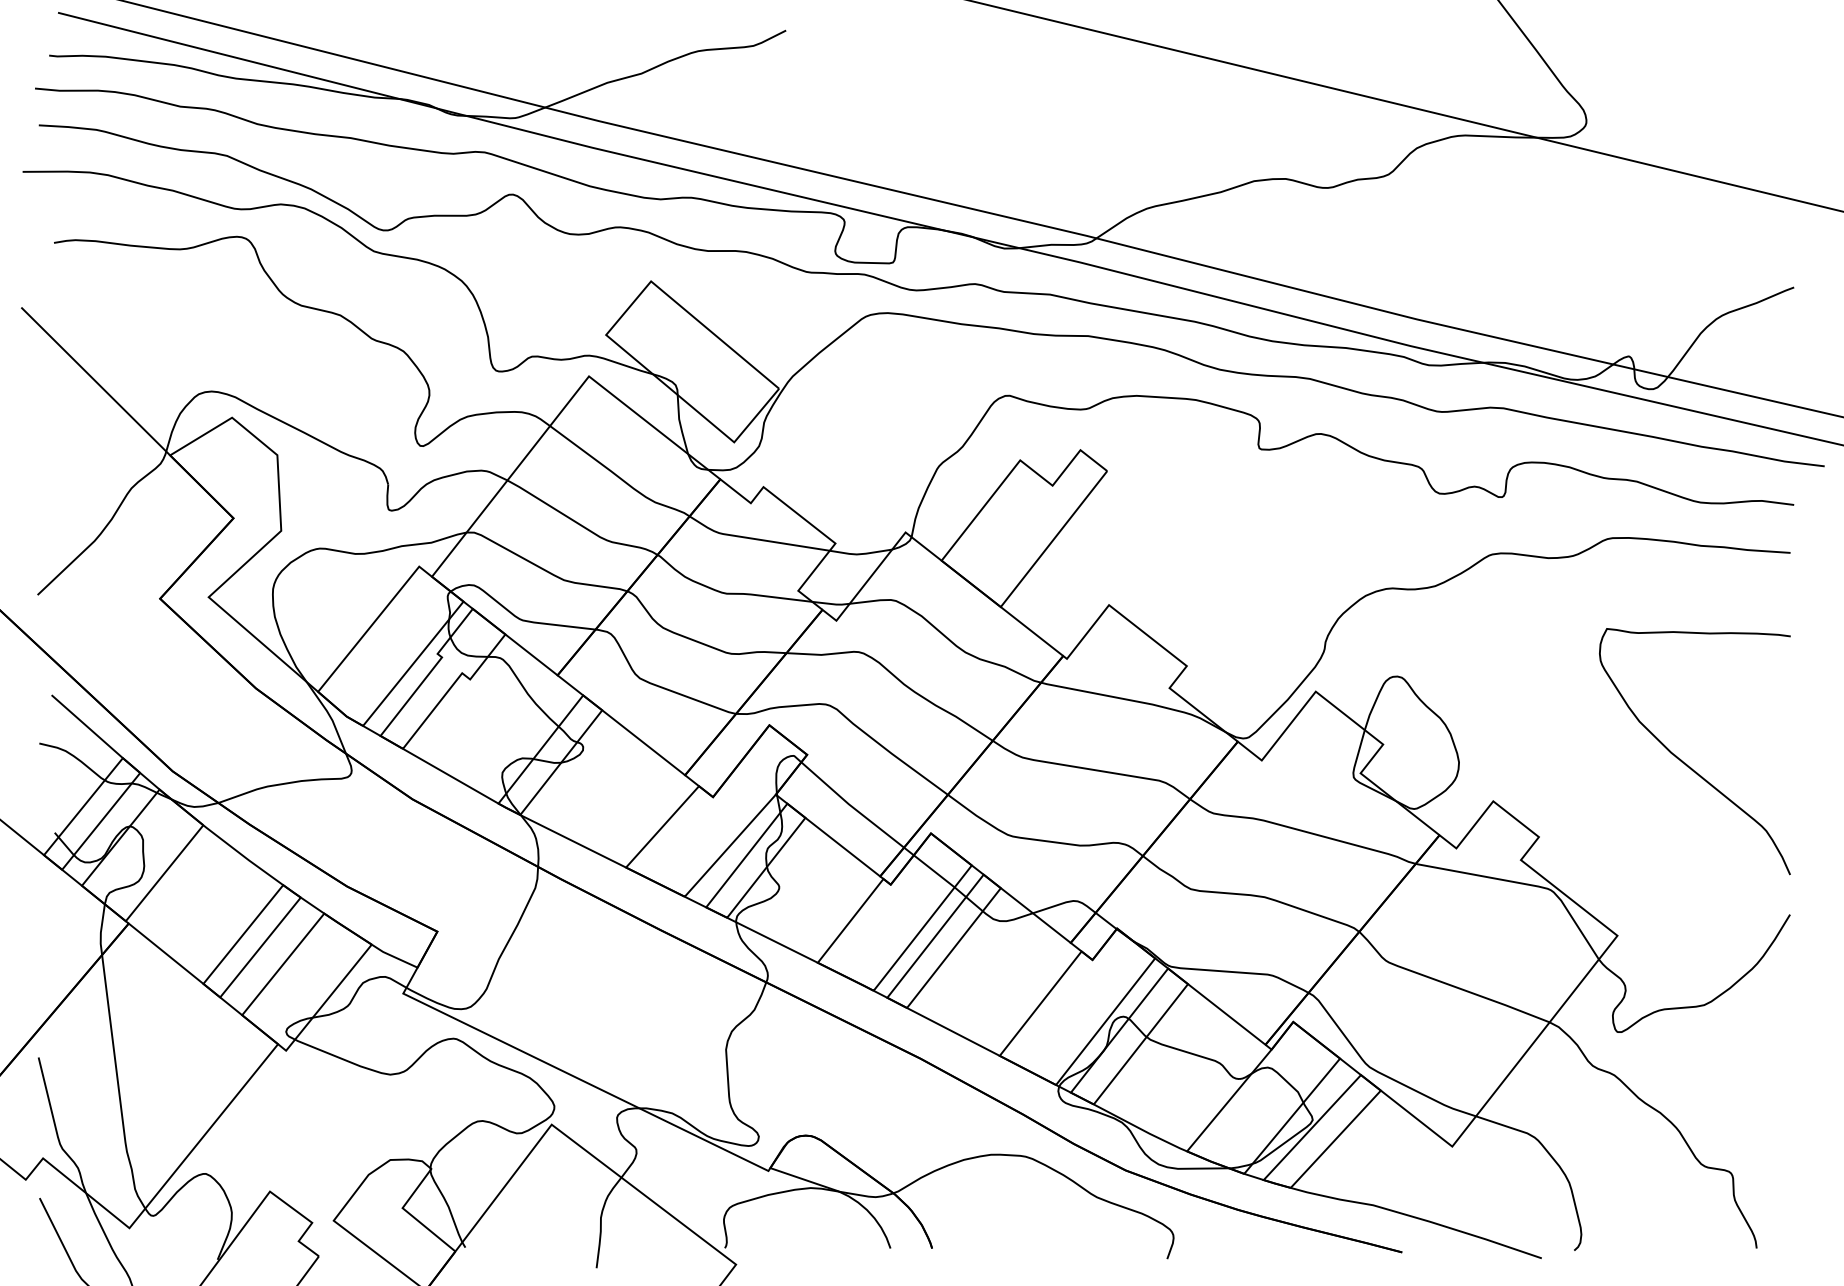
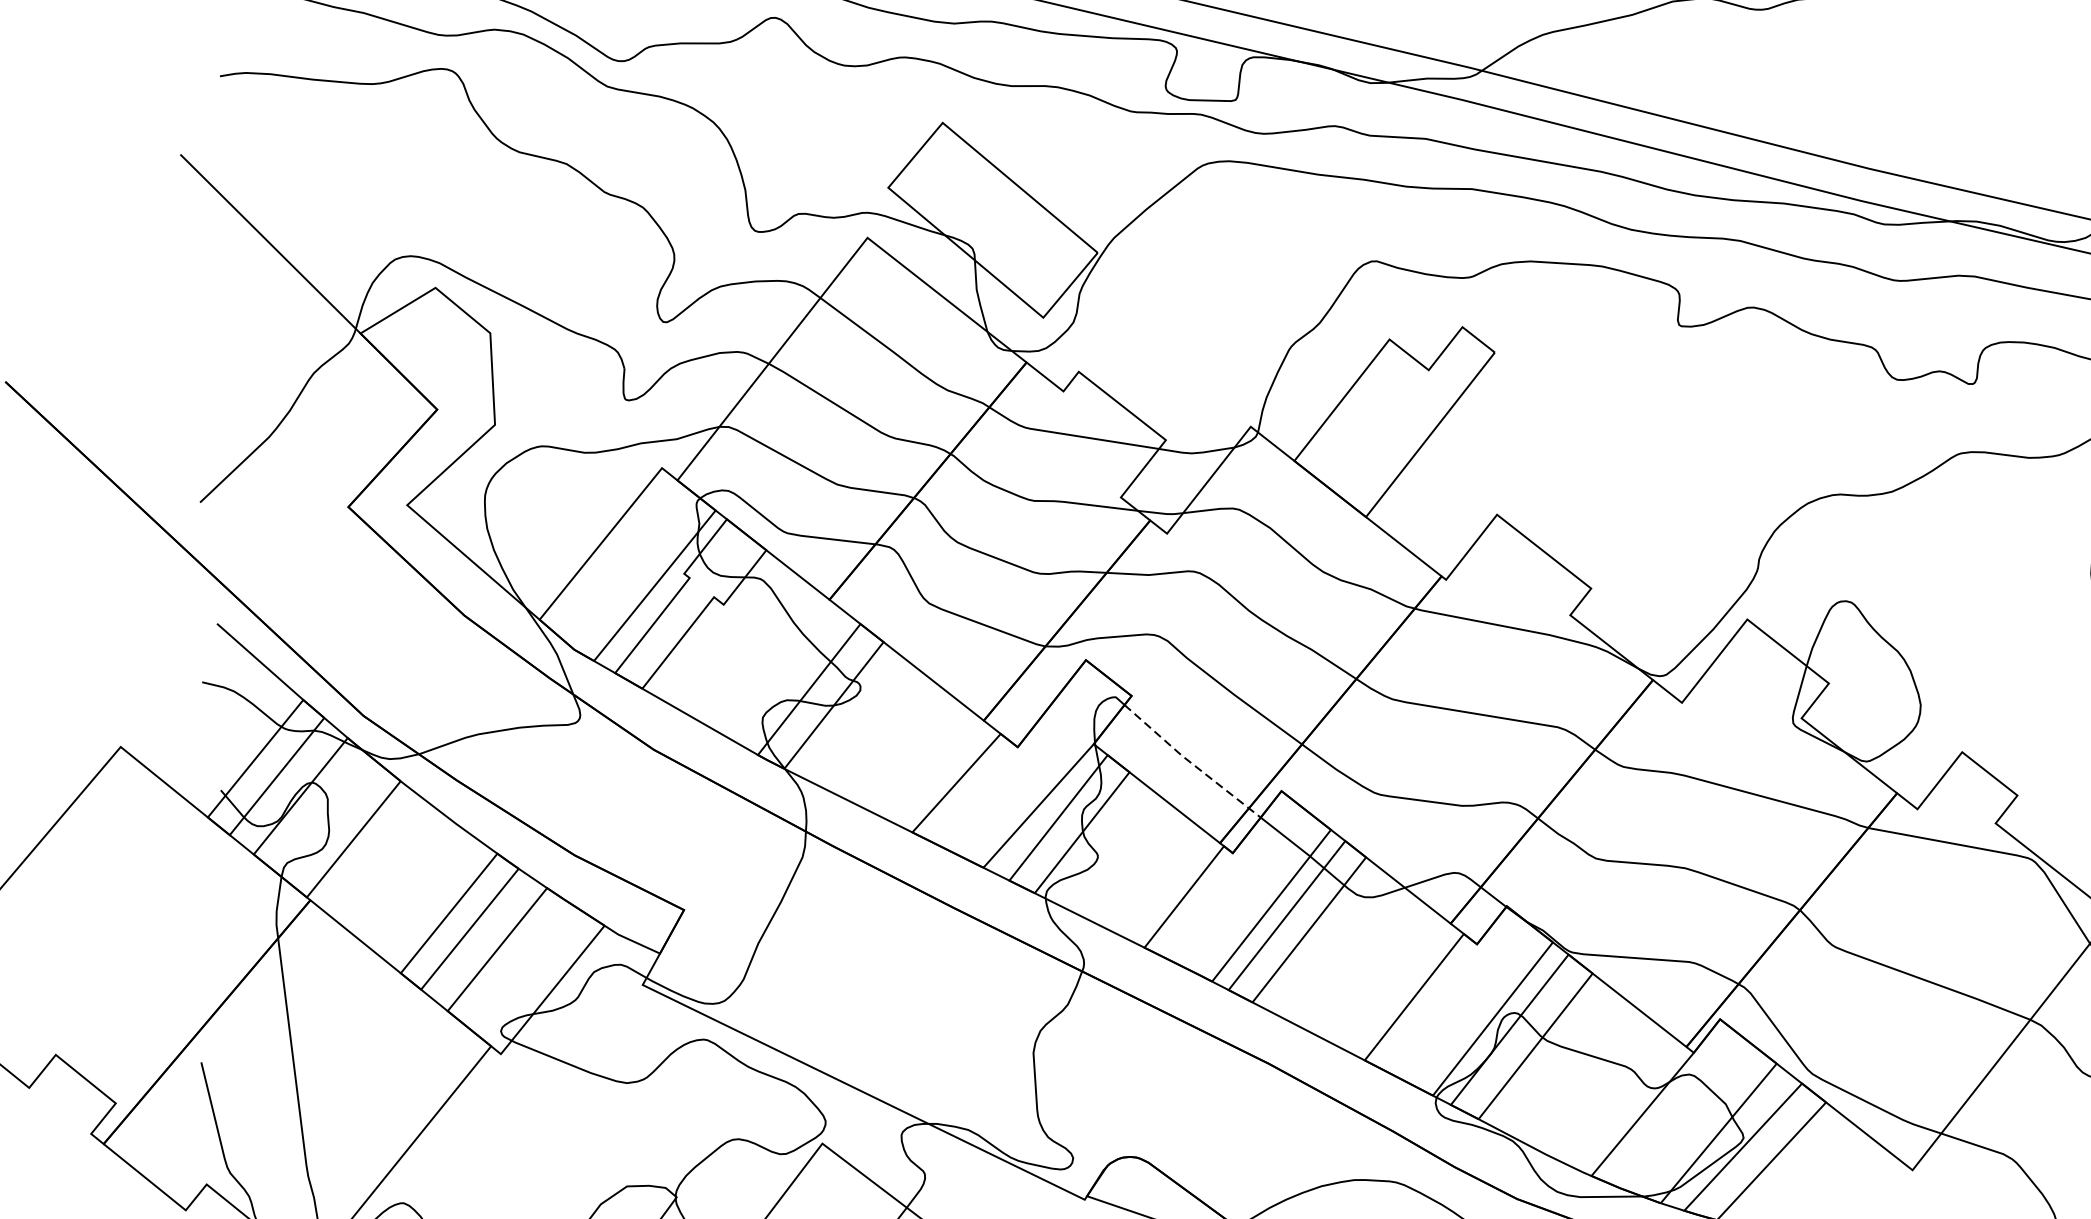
line: (855, 809) -> (1190, 762), solid -> dashed

